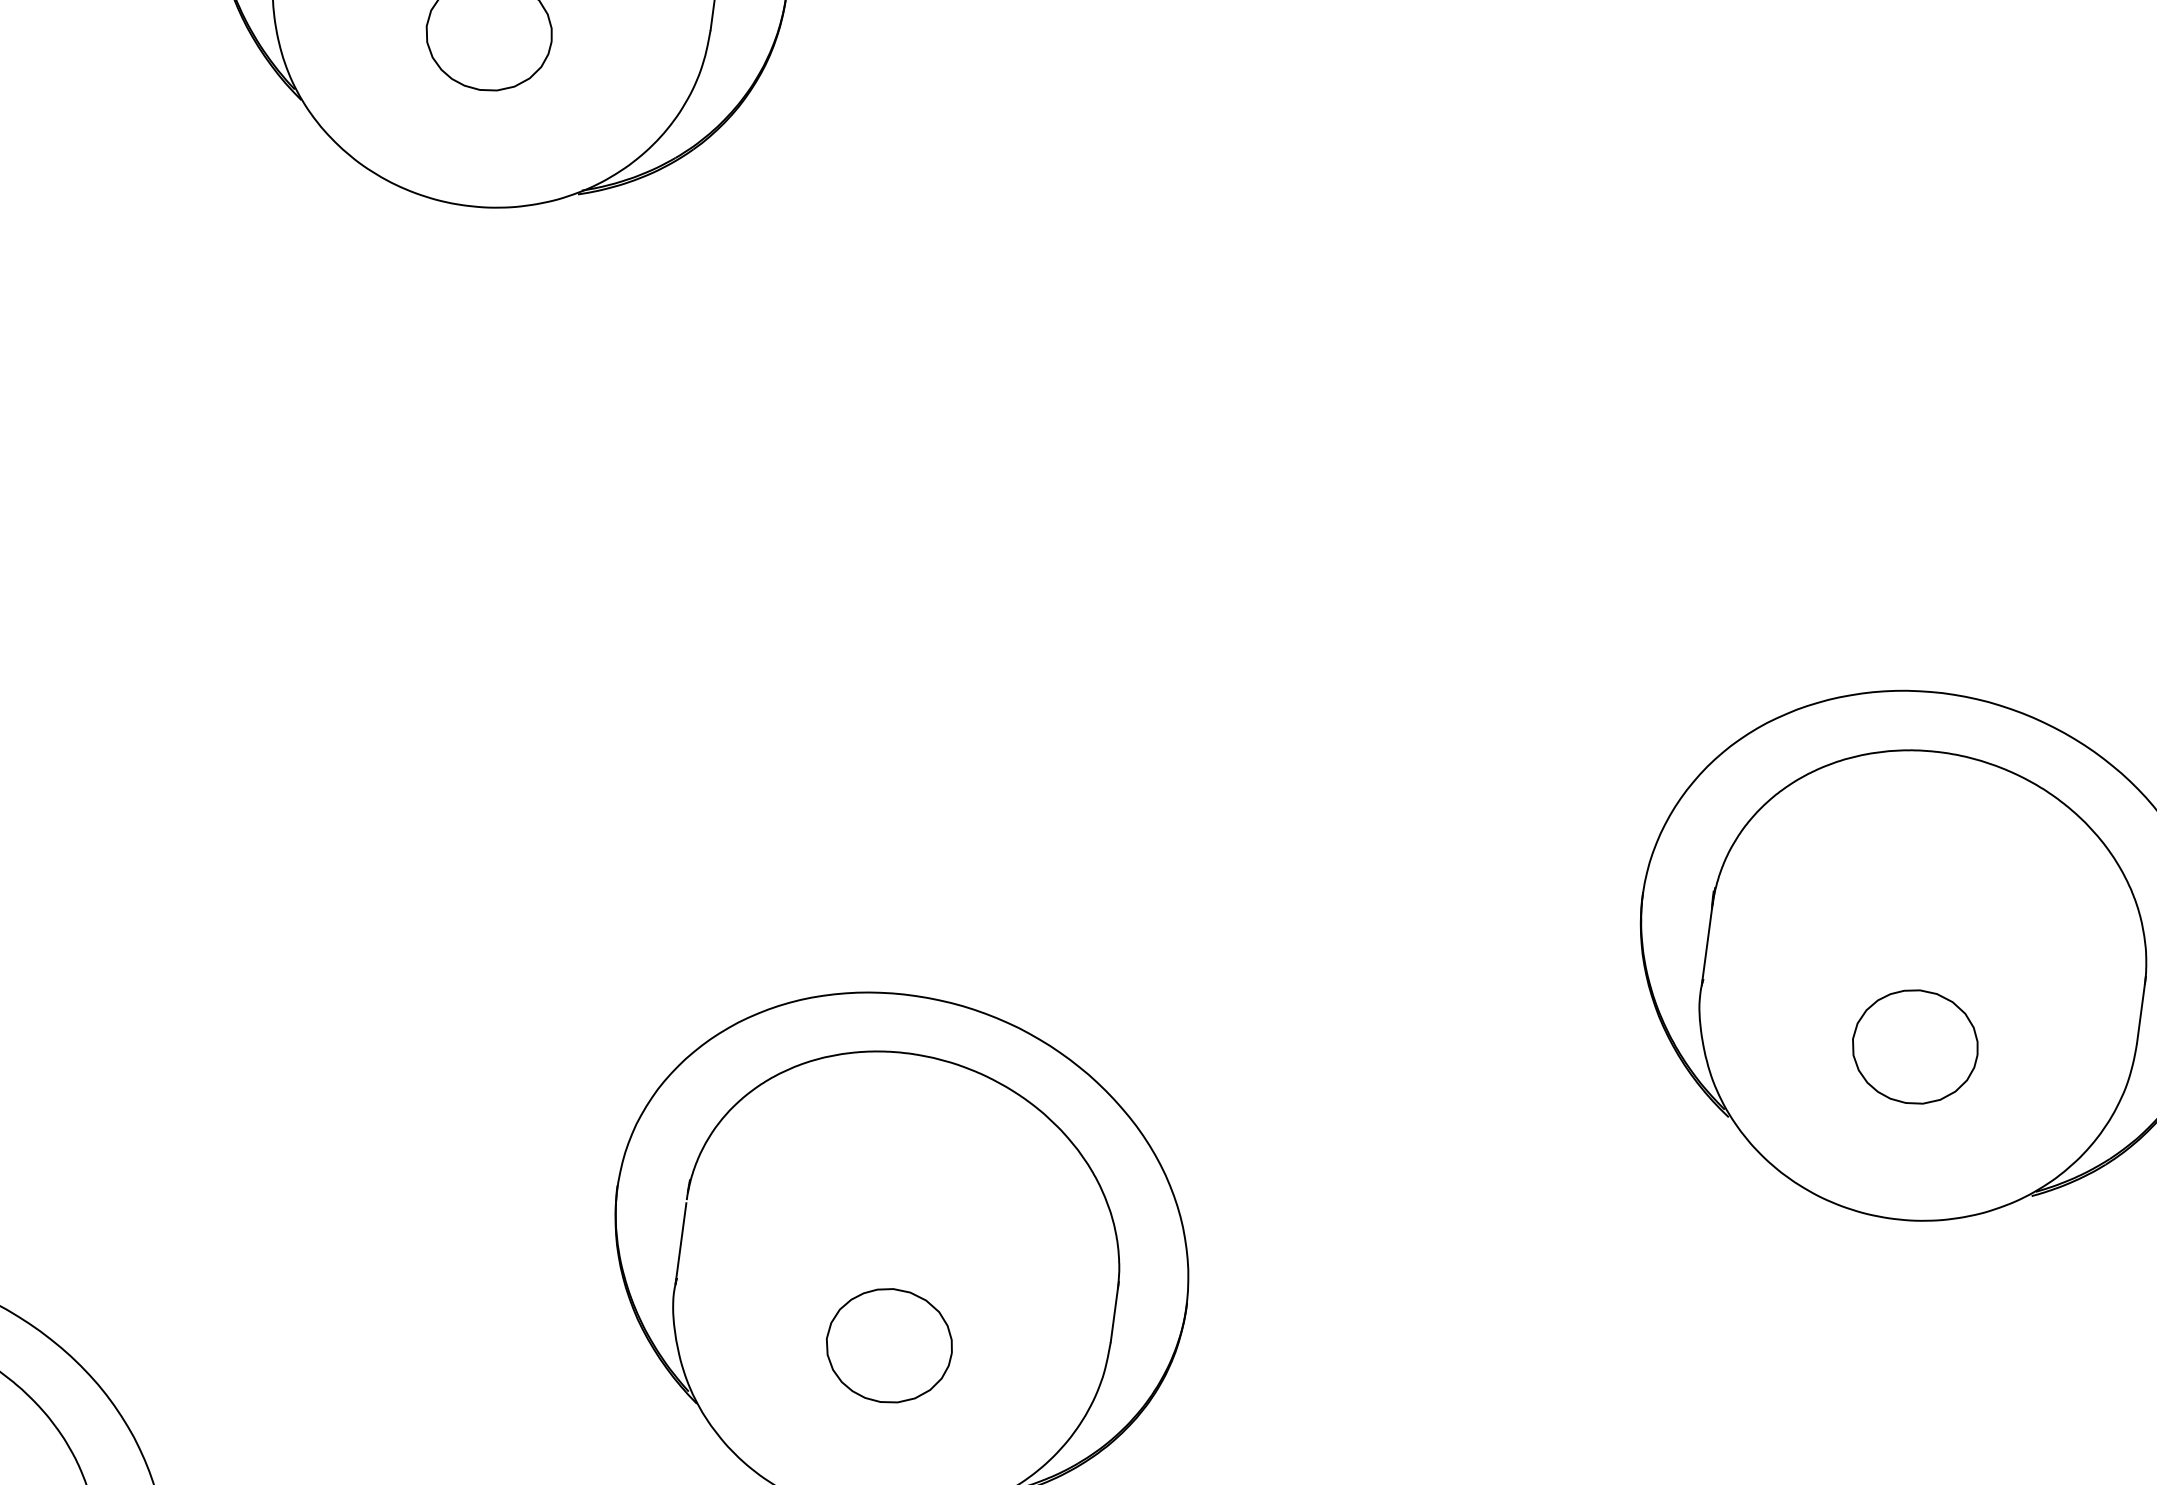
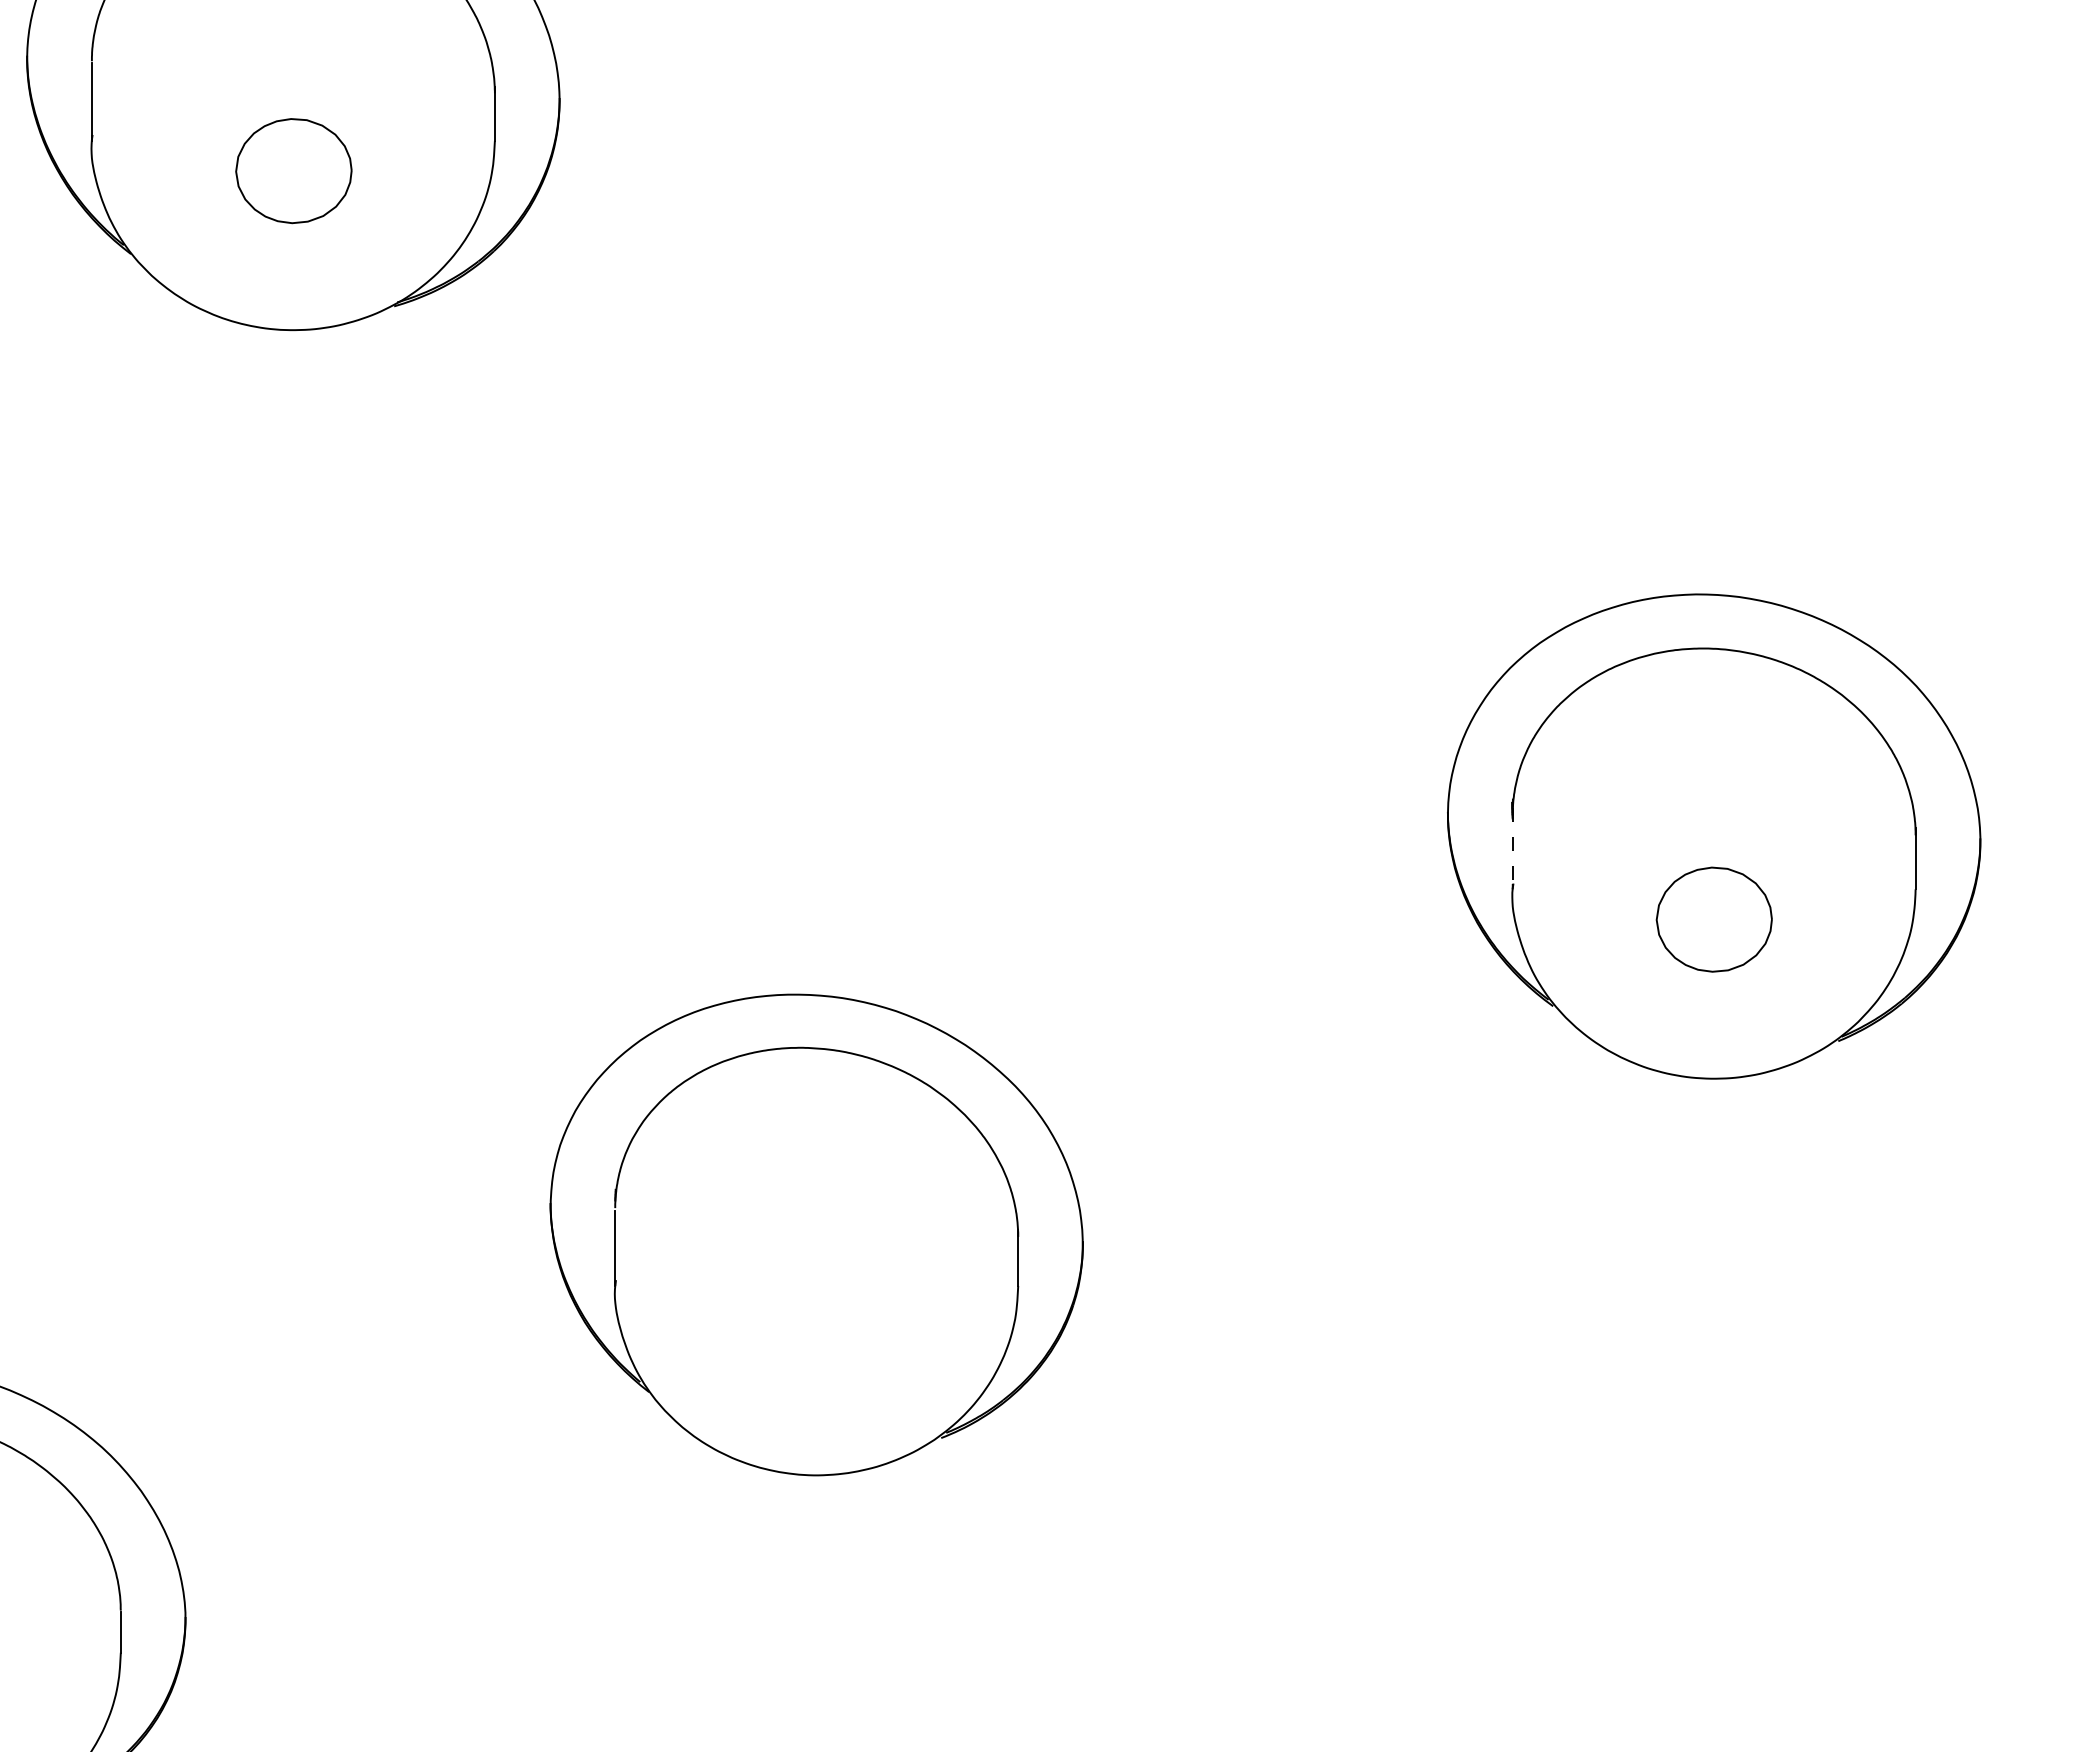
line: (1707, 941) -> (1512, 848), solid -> dashed
part: (888, 1346) -> (816, 1316), removed

